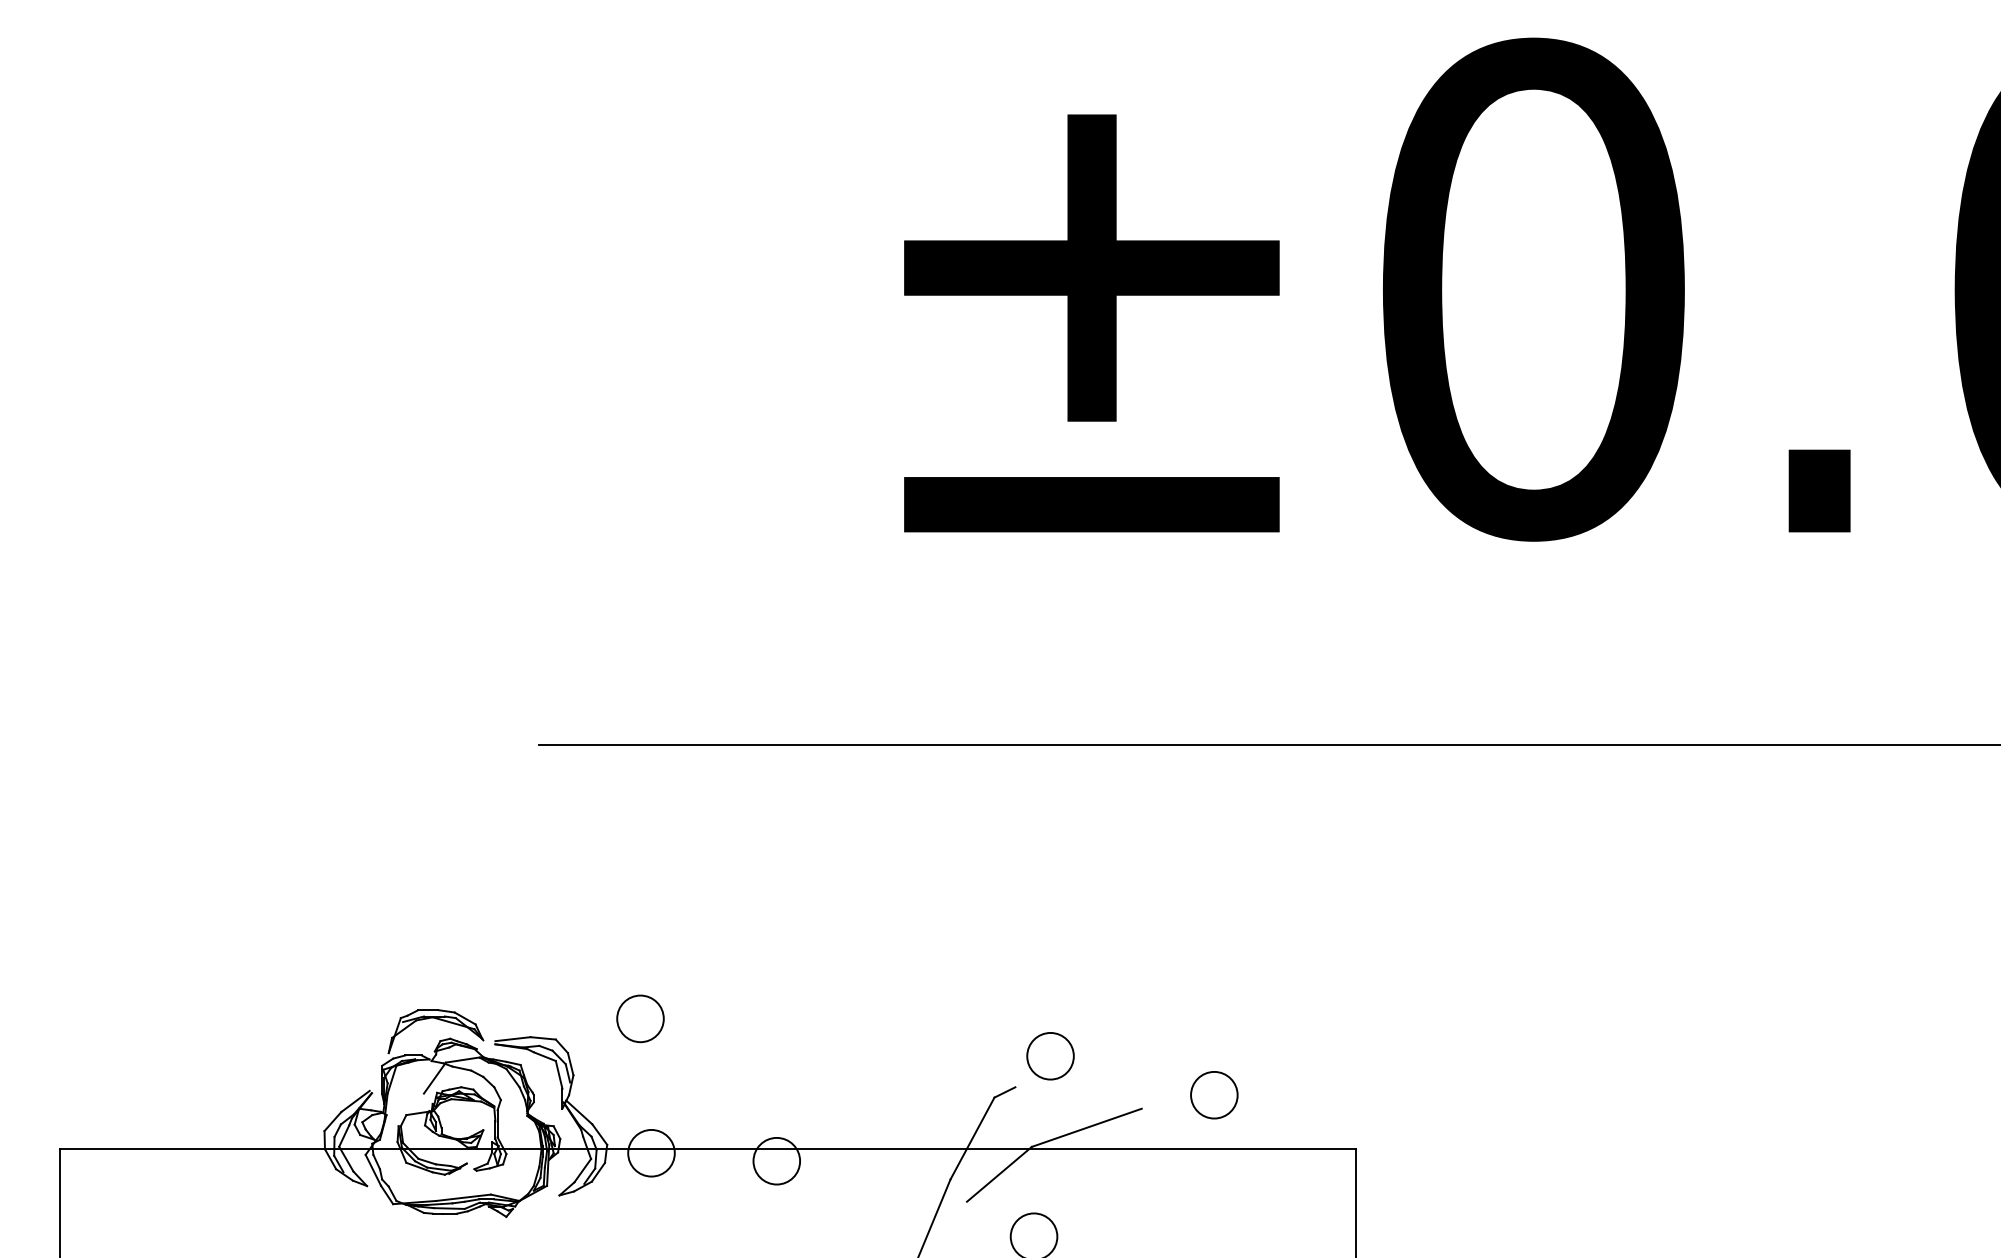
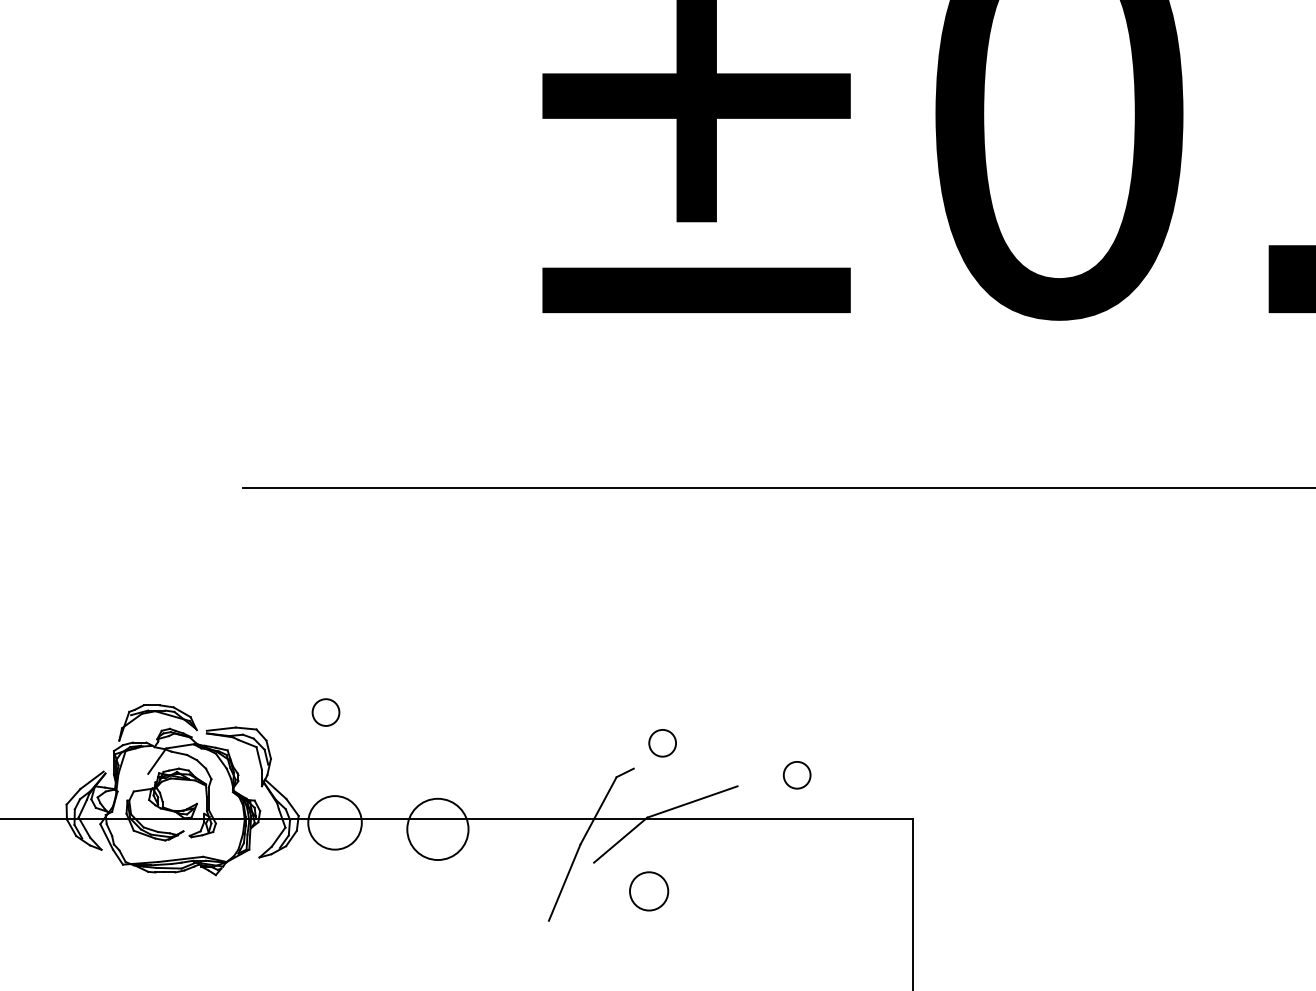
circle: (640, 1018) -> (326, 712), size x0.7
circle: (1050, 1056) -> (662, 743), size x0.7
circle: (1214, 1095) -> (797, 775), size x0.7
circle: (651, 1152) -> (335, 822), size x1.4
circle: (776, 1160) -> (437, 828), size x1.6

